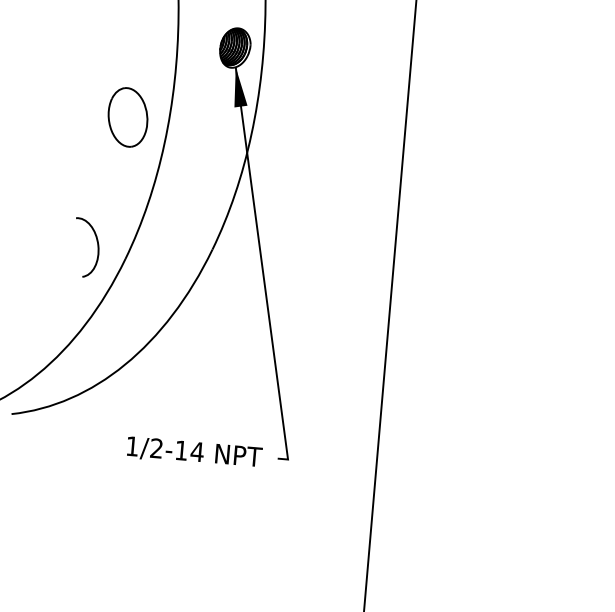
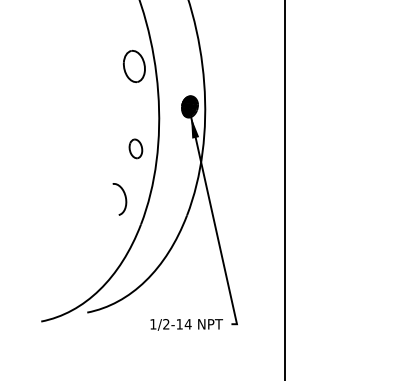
part: (127, 116) -> (135, 148), size x0.6
curve: (95, 243) -> (124, 196), moved

